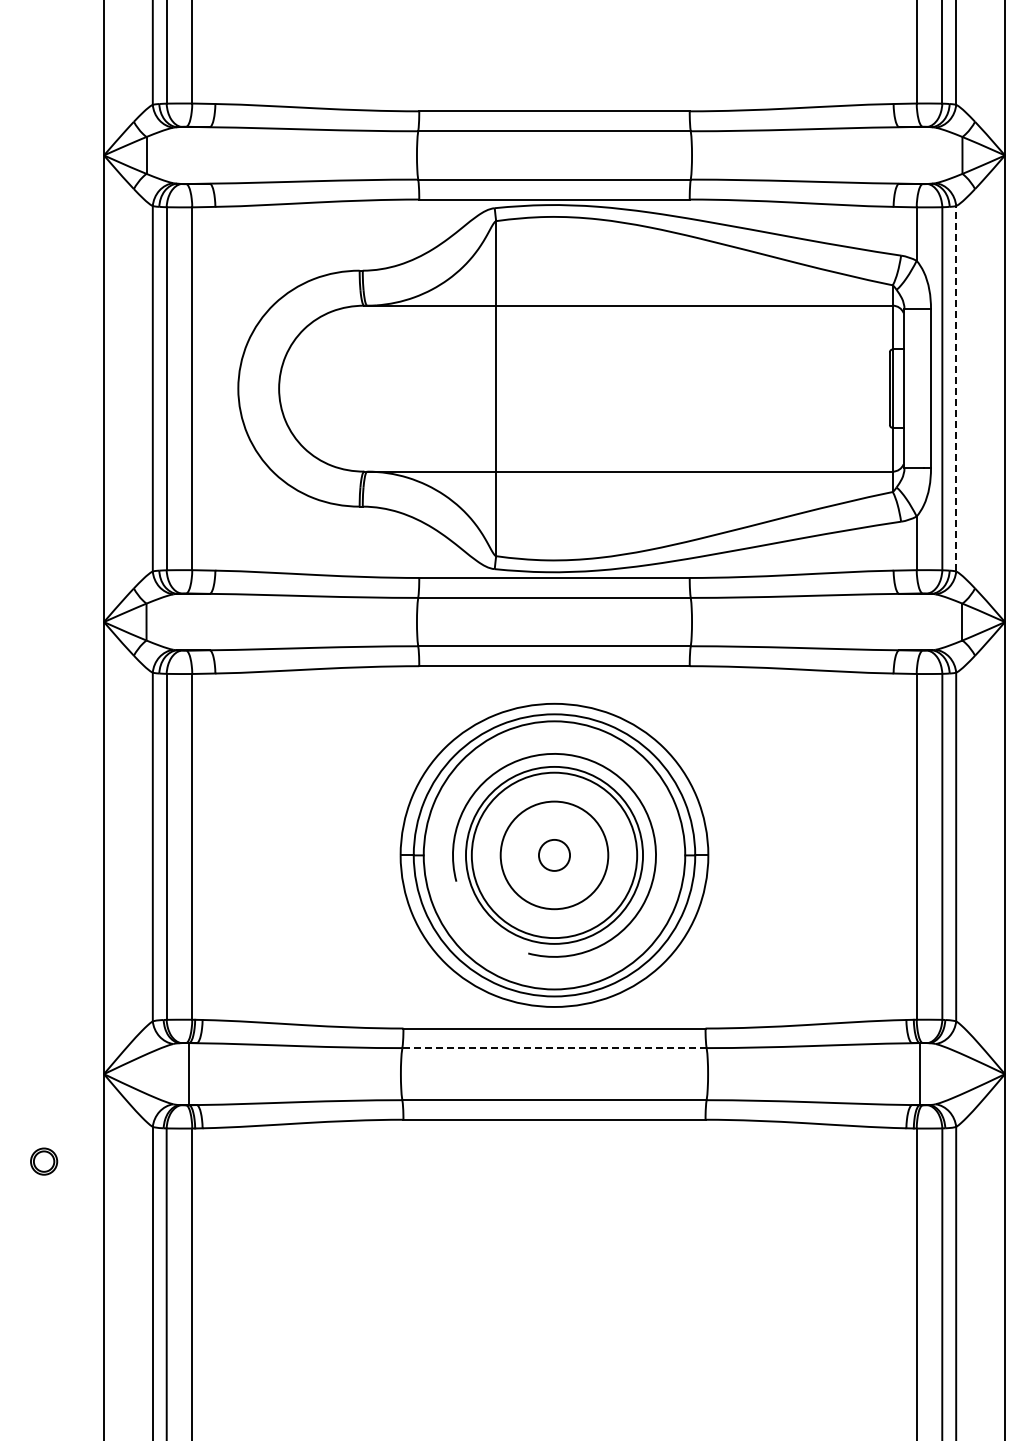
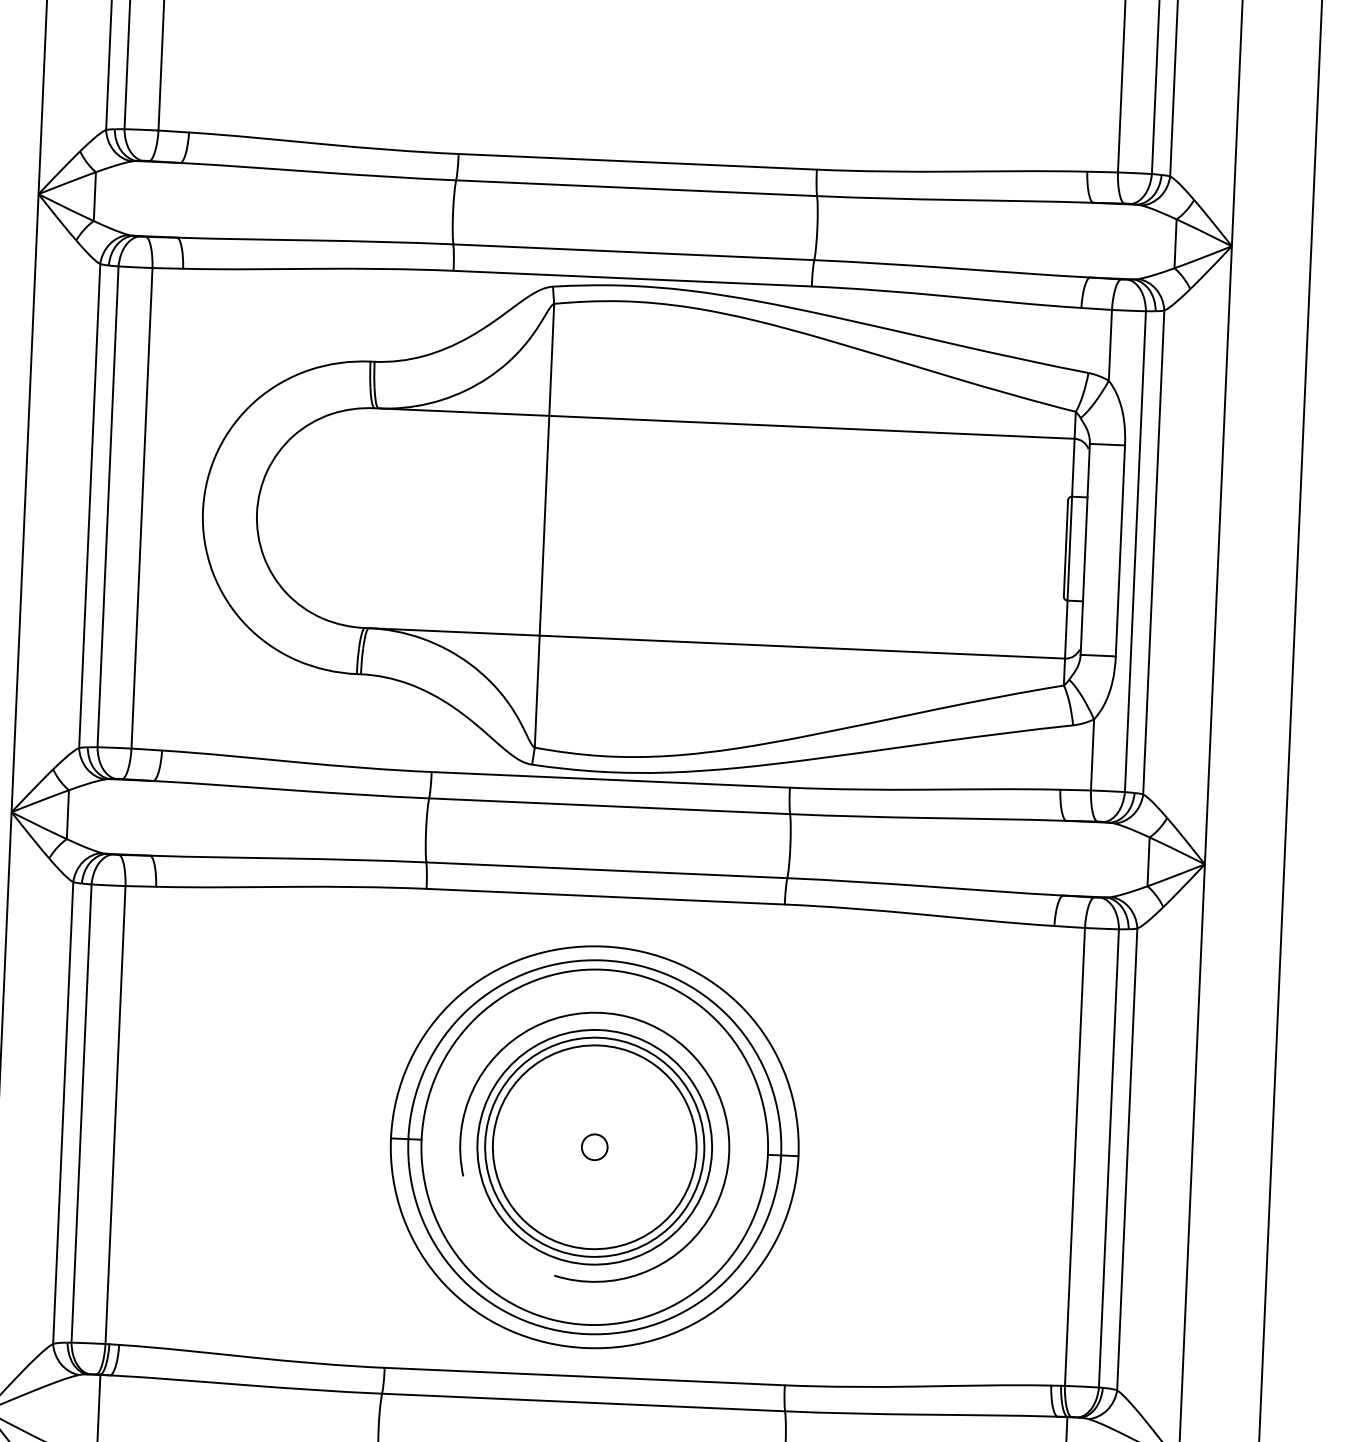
line: (956, 388) -> (1154, 552), dashed -> solid
circle: (554, 855) -> (594, 1147), size x0.62
circle: (554, 855) -> (594, 1147), size x1.43
line: (554, 1048) -> (583, 1403), dashed -> solid

